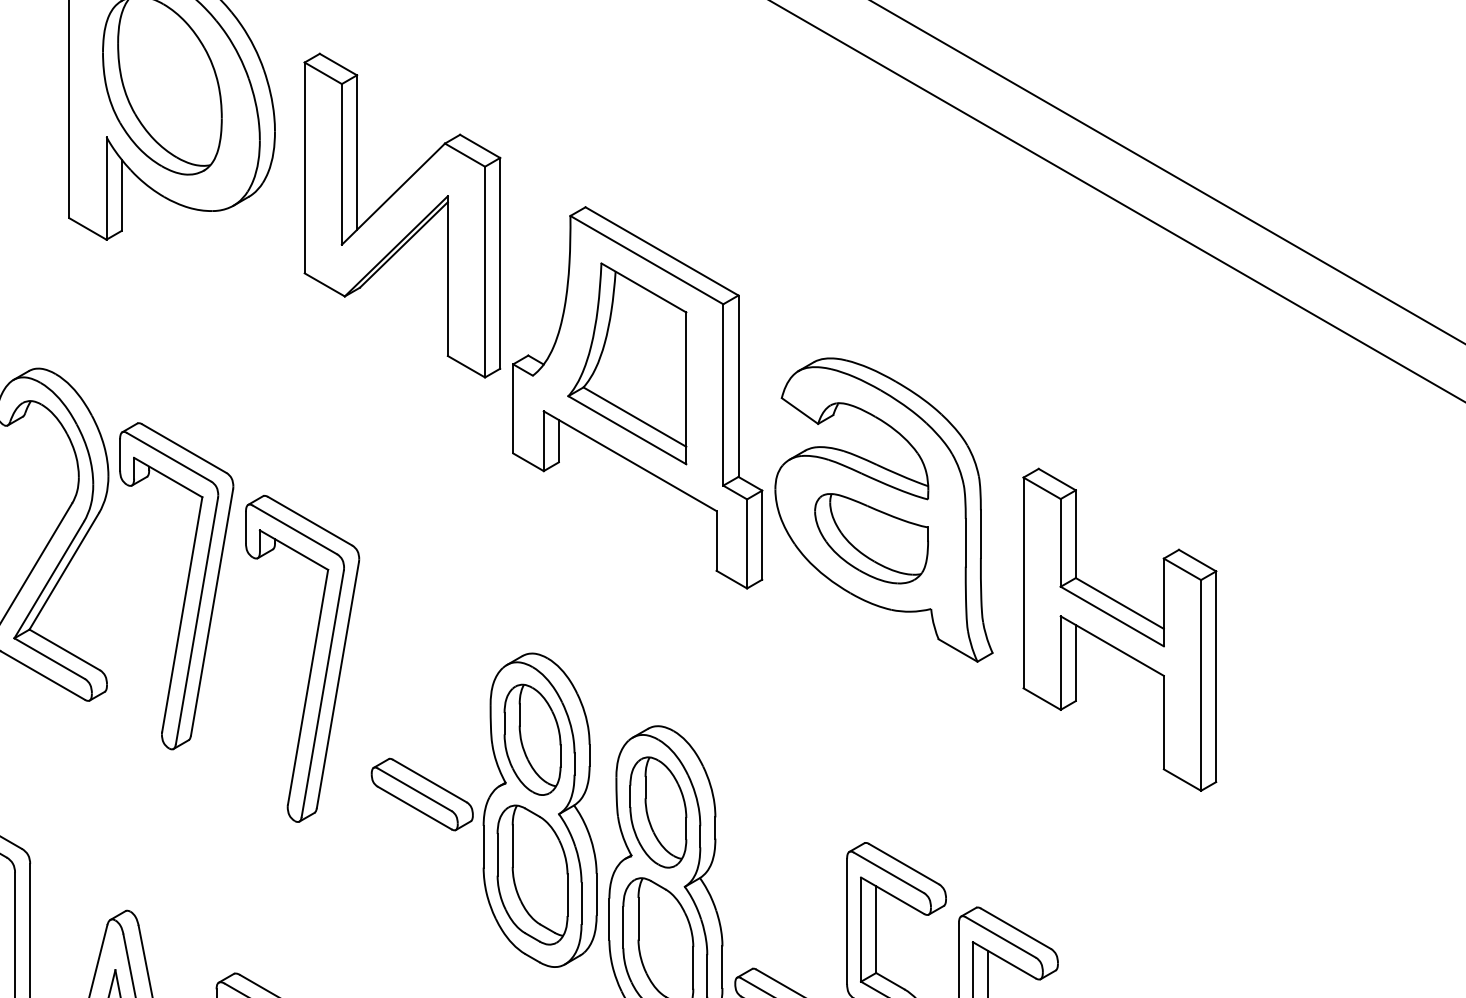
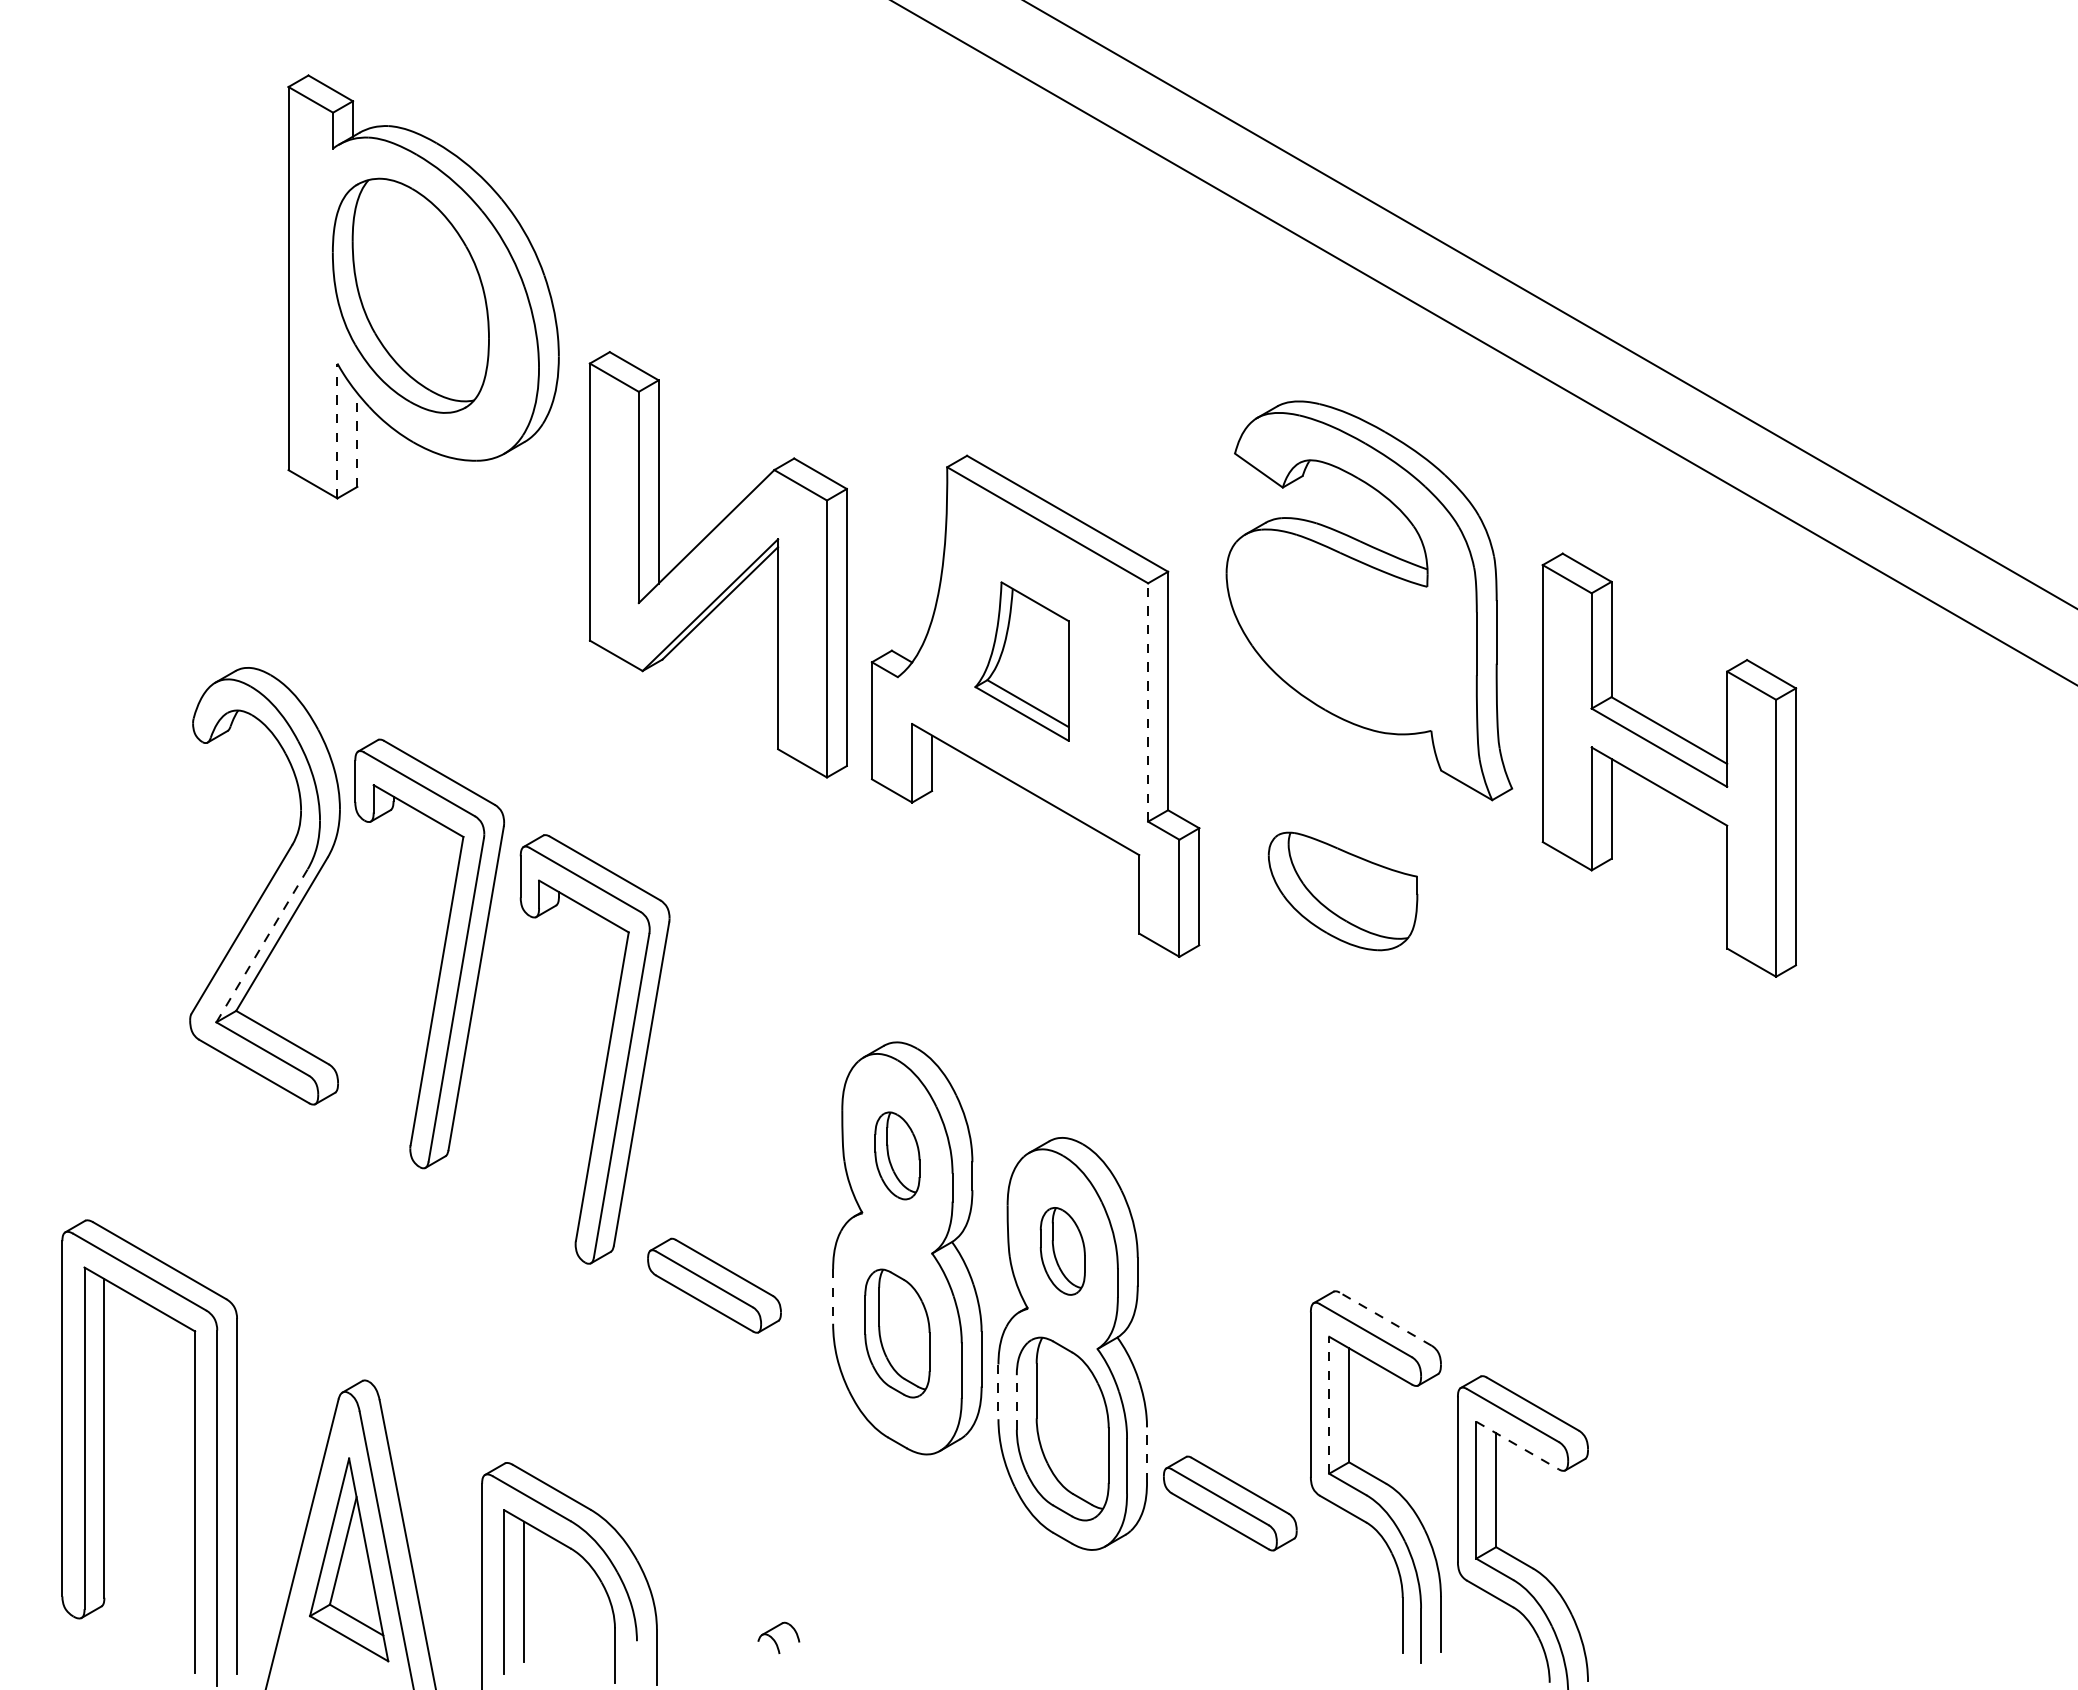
line: (106, 188) -> (337, 430), solid -> dashed
line: (121, 195) -> (357, 440), solid -> dashed
part: (401, 215) -> (717, 564), moved
part: (626, 363) -> (1021, 661), size x0.6
line: (723, 394) -> (1148, 701), solid -> dashed
part: (884, 509) -> (1369, 600), moved
line: (49, 579) -> (262, 945), solid -> dashed
part: (1119, 629) -> (1669, 764), moved
part: (532, 739) -> (897, 1155), size x0.6
part: (422, 794) -> (714, 1285), moved
part: (658, 812) -> (1062, 1251), size x0.6
line: (483, 846) -> (833, 1296), solid -> dashed
line: (903, 864) -> (1385, 1319), solid -> dashed
part: (532, 875) -> (897, 1333), size x0.7
line: (609, 919) -> (998, 1392), solid -> dashed
line: (623, 927) -> (1016, 1402), solid -> dashed
line: (861, 929) -> (1329, 1404), solid -> dashed
line: (1004, 960) -> (1517, 1445), solid -> dashed
line: (722, 967) -> (1147, 1454), solid -> dashed

